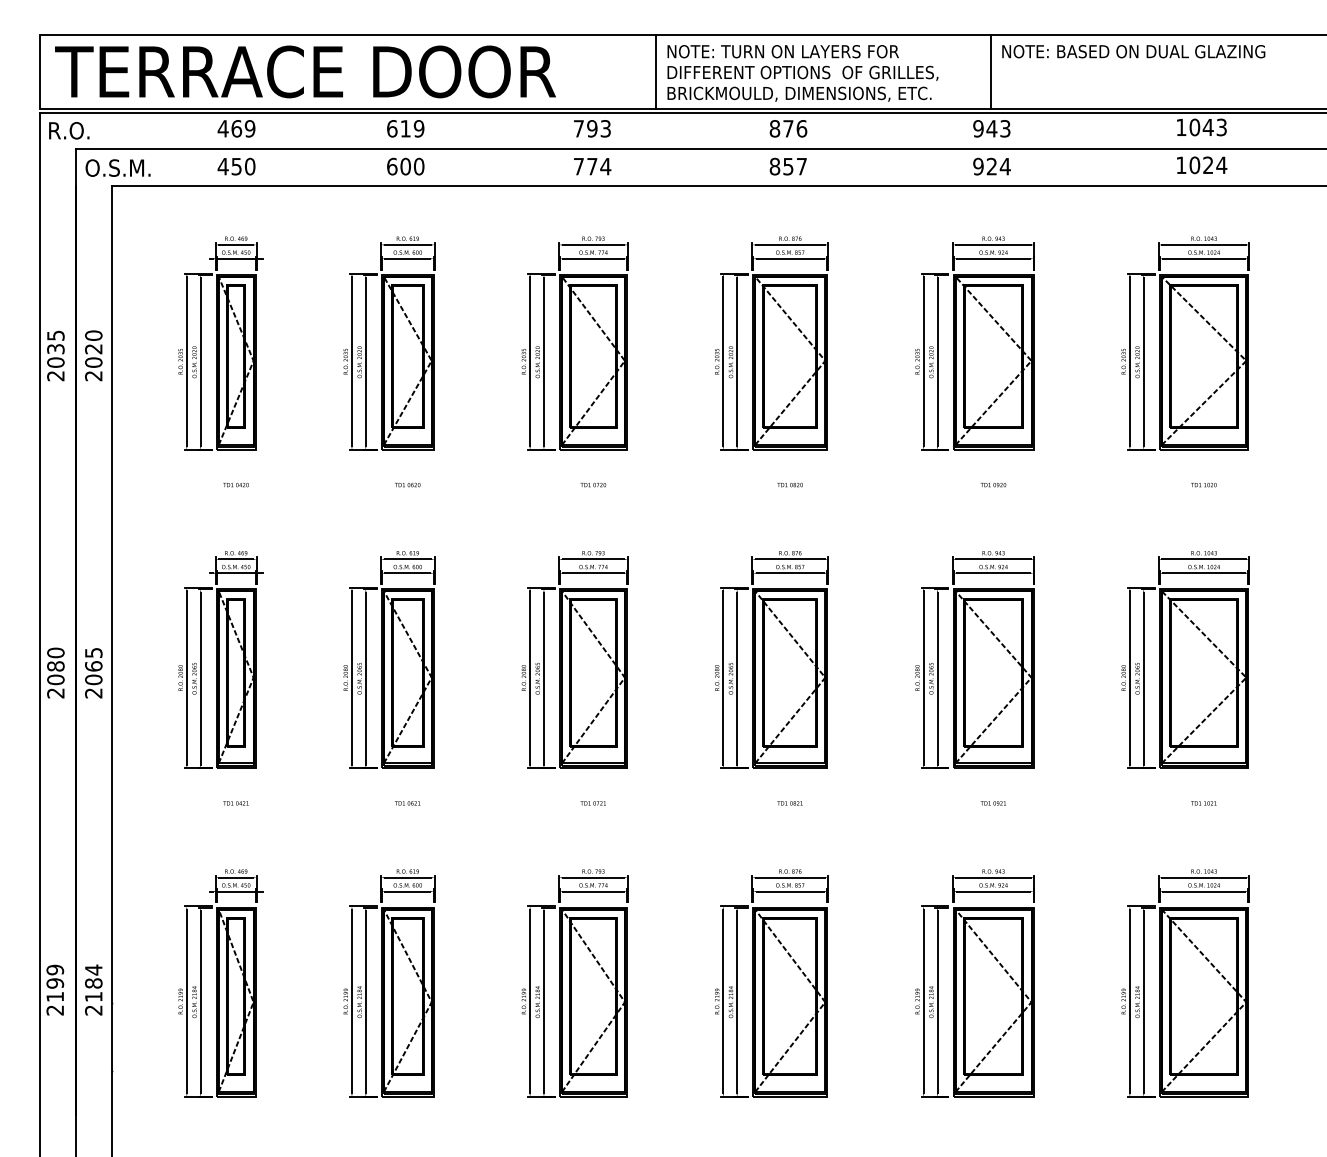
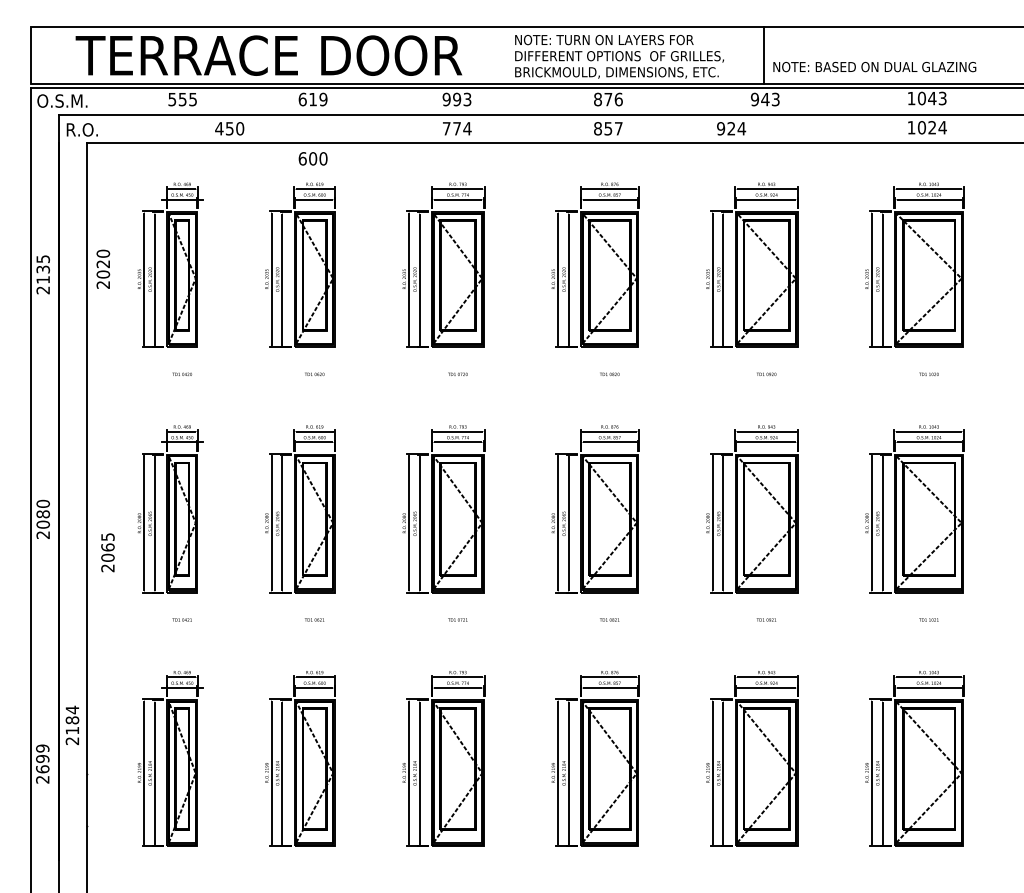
text: (1133, 51) -> (874, 66), moved
text: (305, 71) -> (268, 55), moved
line: (655, 71) -> (505, 55), removed
text: (236, 128) -> (182, 99), 469 -> 555
text: (578, 128) -> (446, 99), 793 -> 993
text: (80, 130) -> (62, 100), R.O. -> O.S.M.
text: (236, 166) -> (229, 128), moved
text: (405, 166) -> (312, 158), moved
text: (991, 166) -> (731, 128), moved
text: (117, 167) -> (90, 129), O.S.M. -> R.O.
text: (93, 355) -> (103, 269), moved
text: (55, 362) -> (42, 279), 2035 -> 2135
text: (93, 673) -> (107, 552), moved
text: (93, 989) -> (72, 725), moved
text: (55, 996) -> (42, 768), 2199 -> 2699

